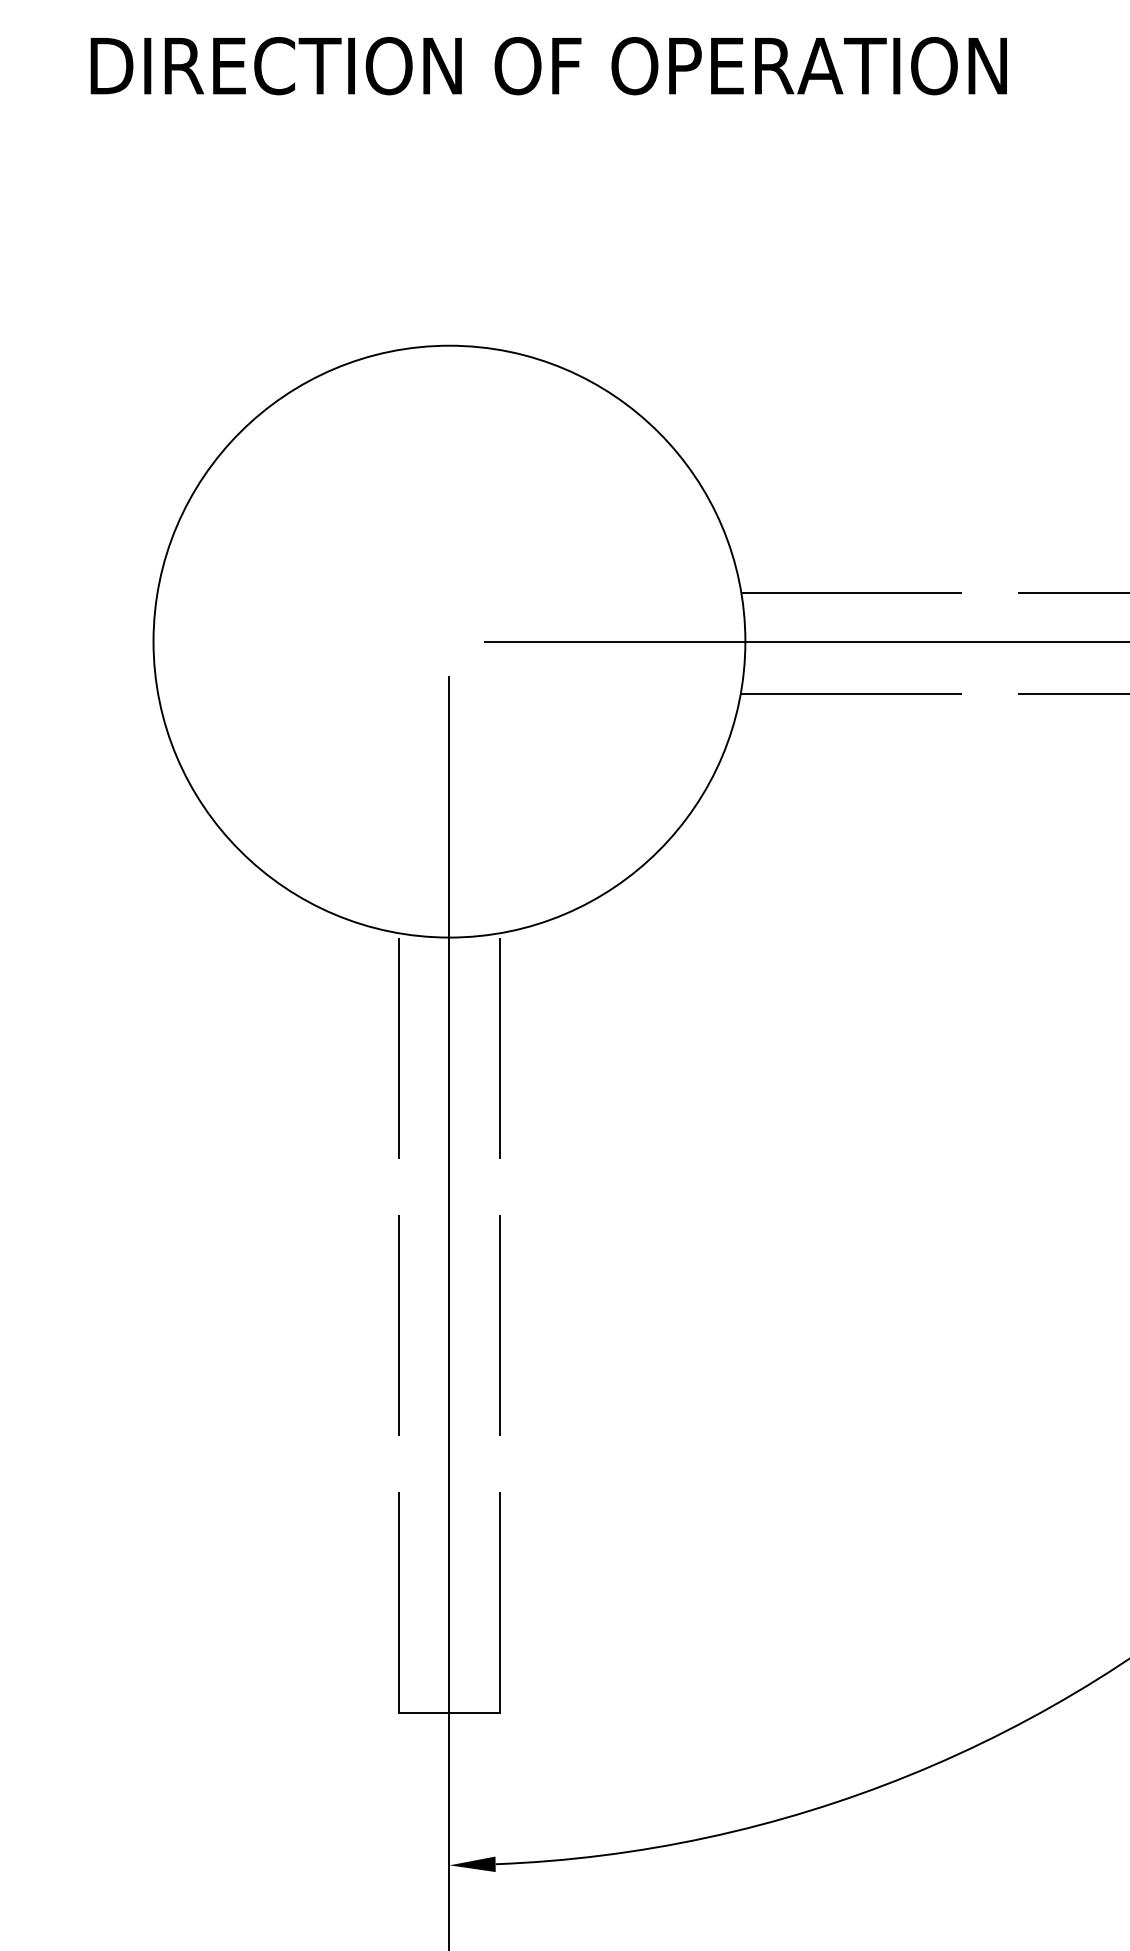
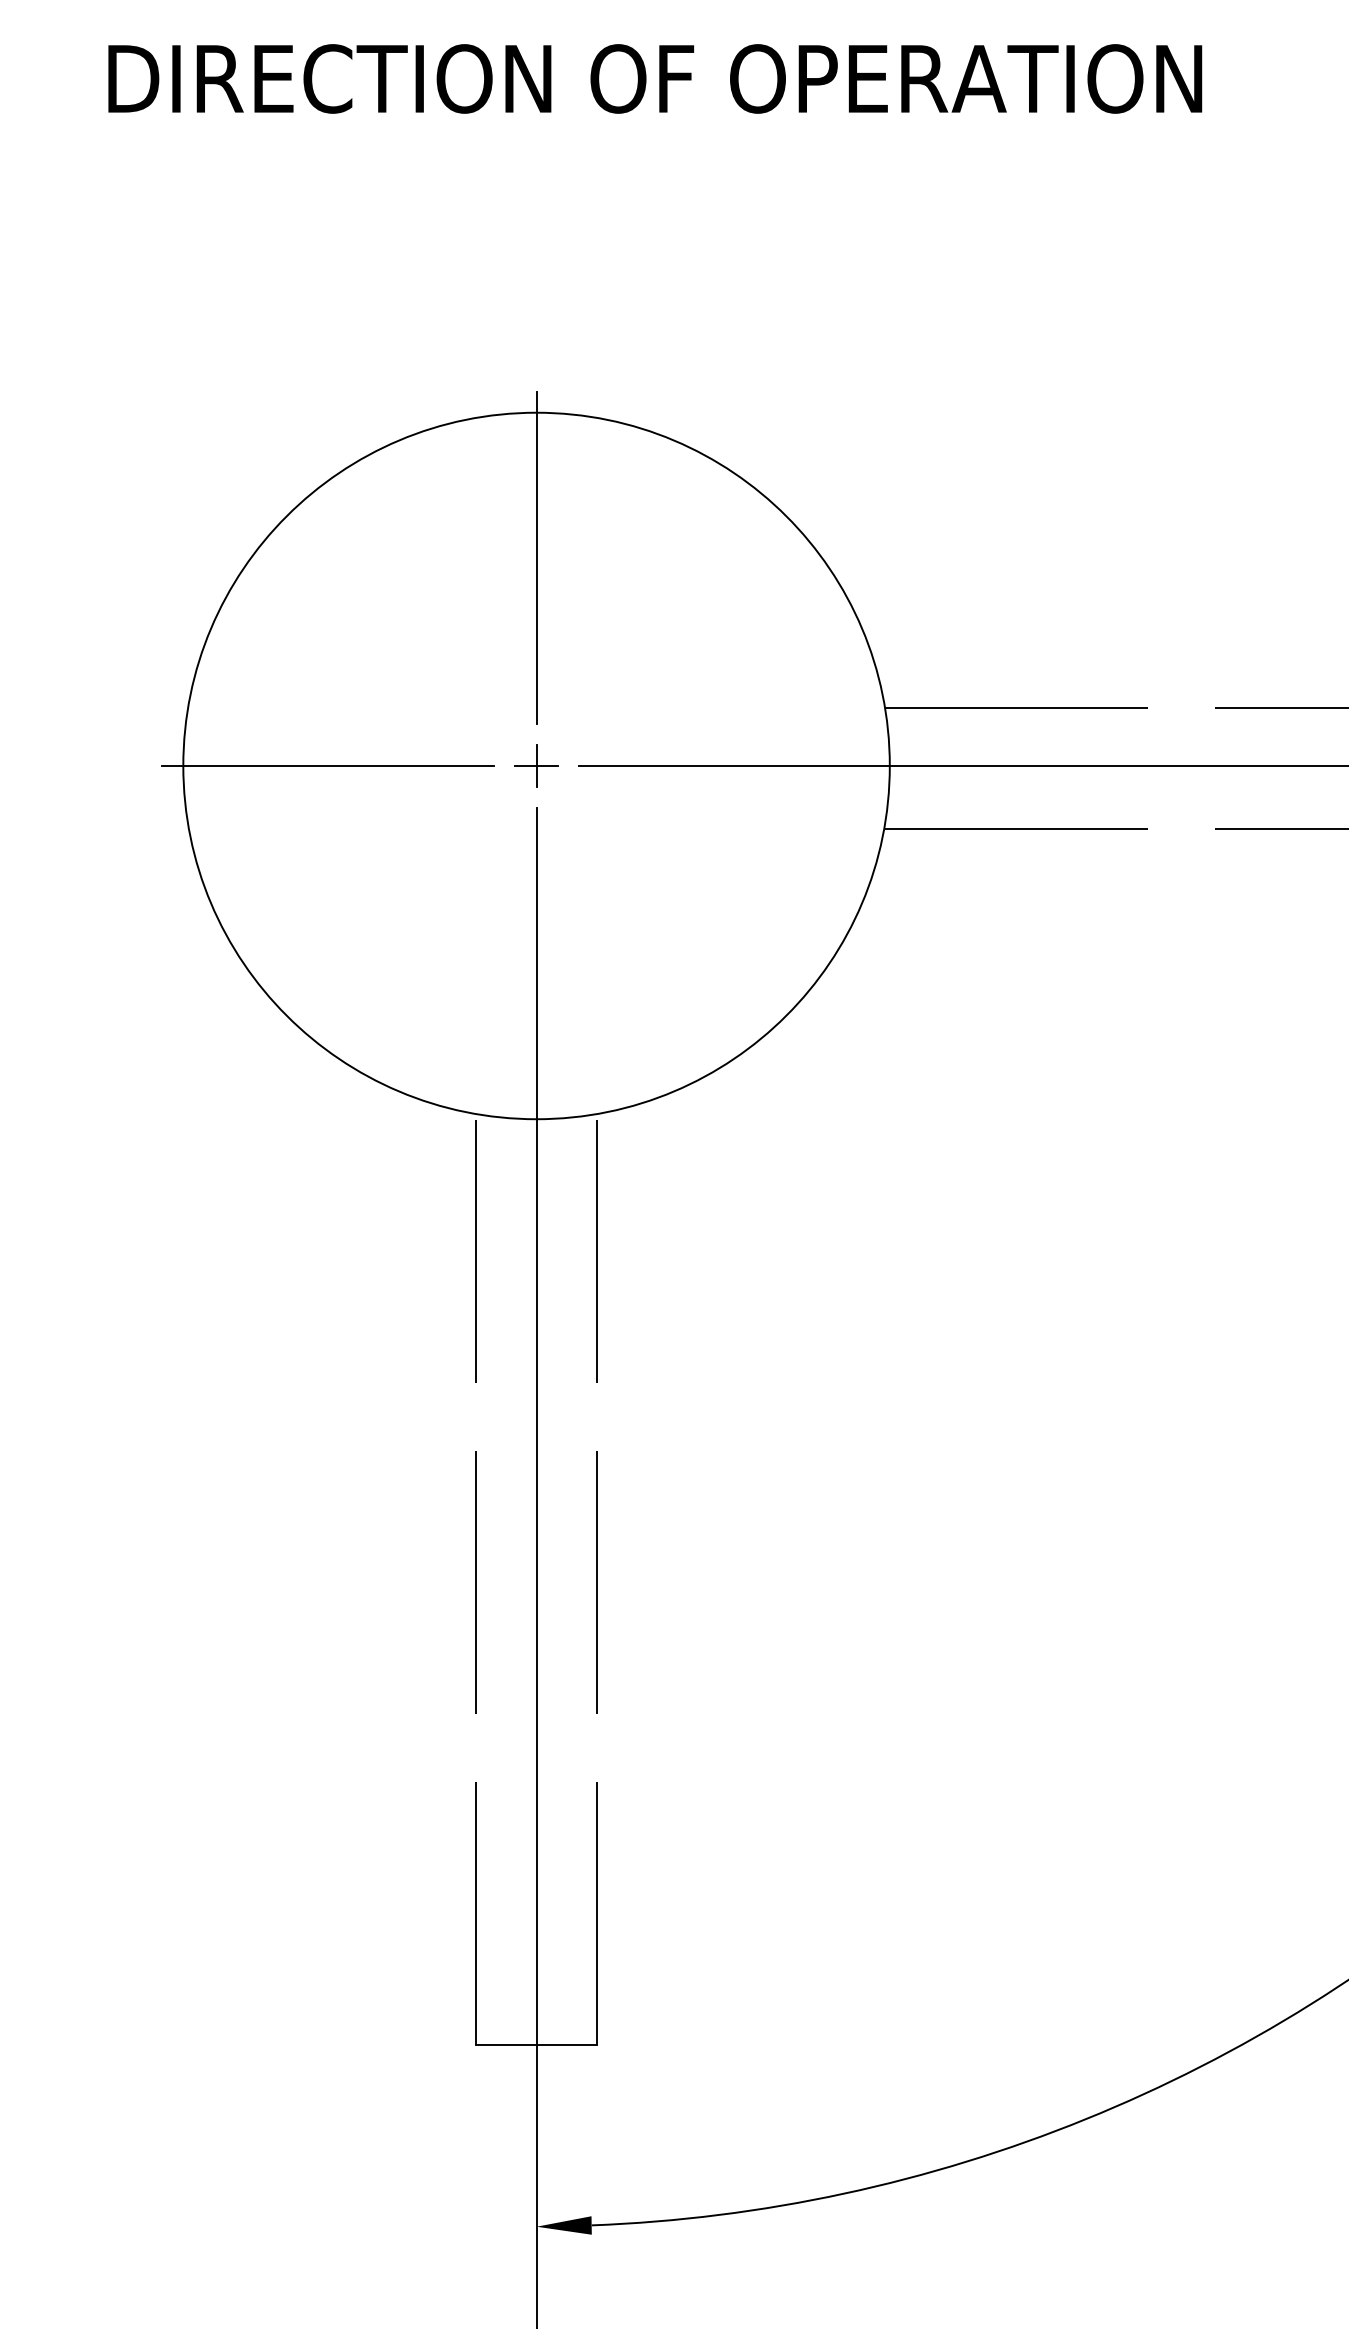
line: (449, 466) -> (536, 556), added
line: (274, 641) -> (327, 765), added
part: (449, 641) -> (536, 765), added

